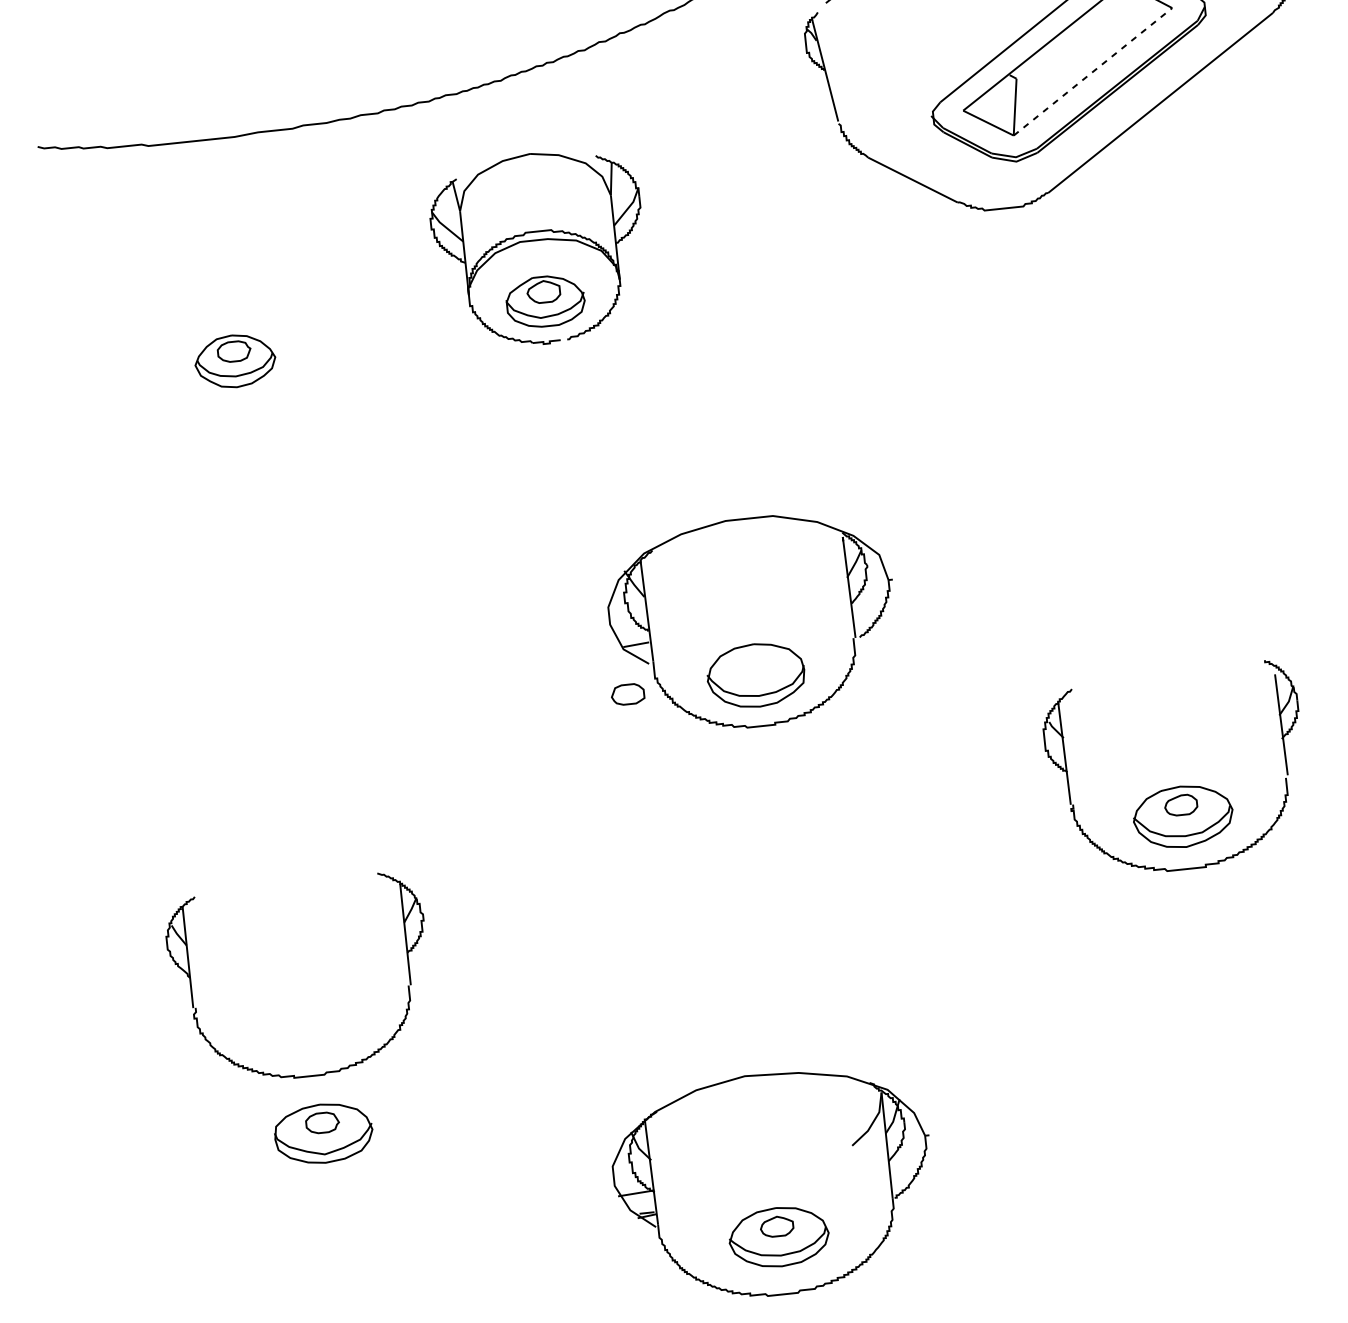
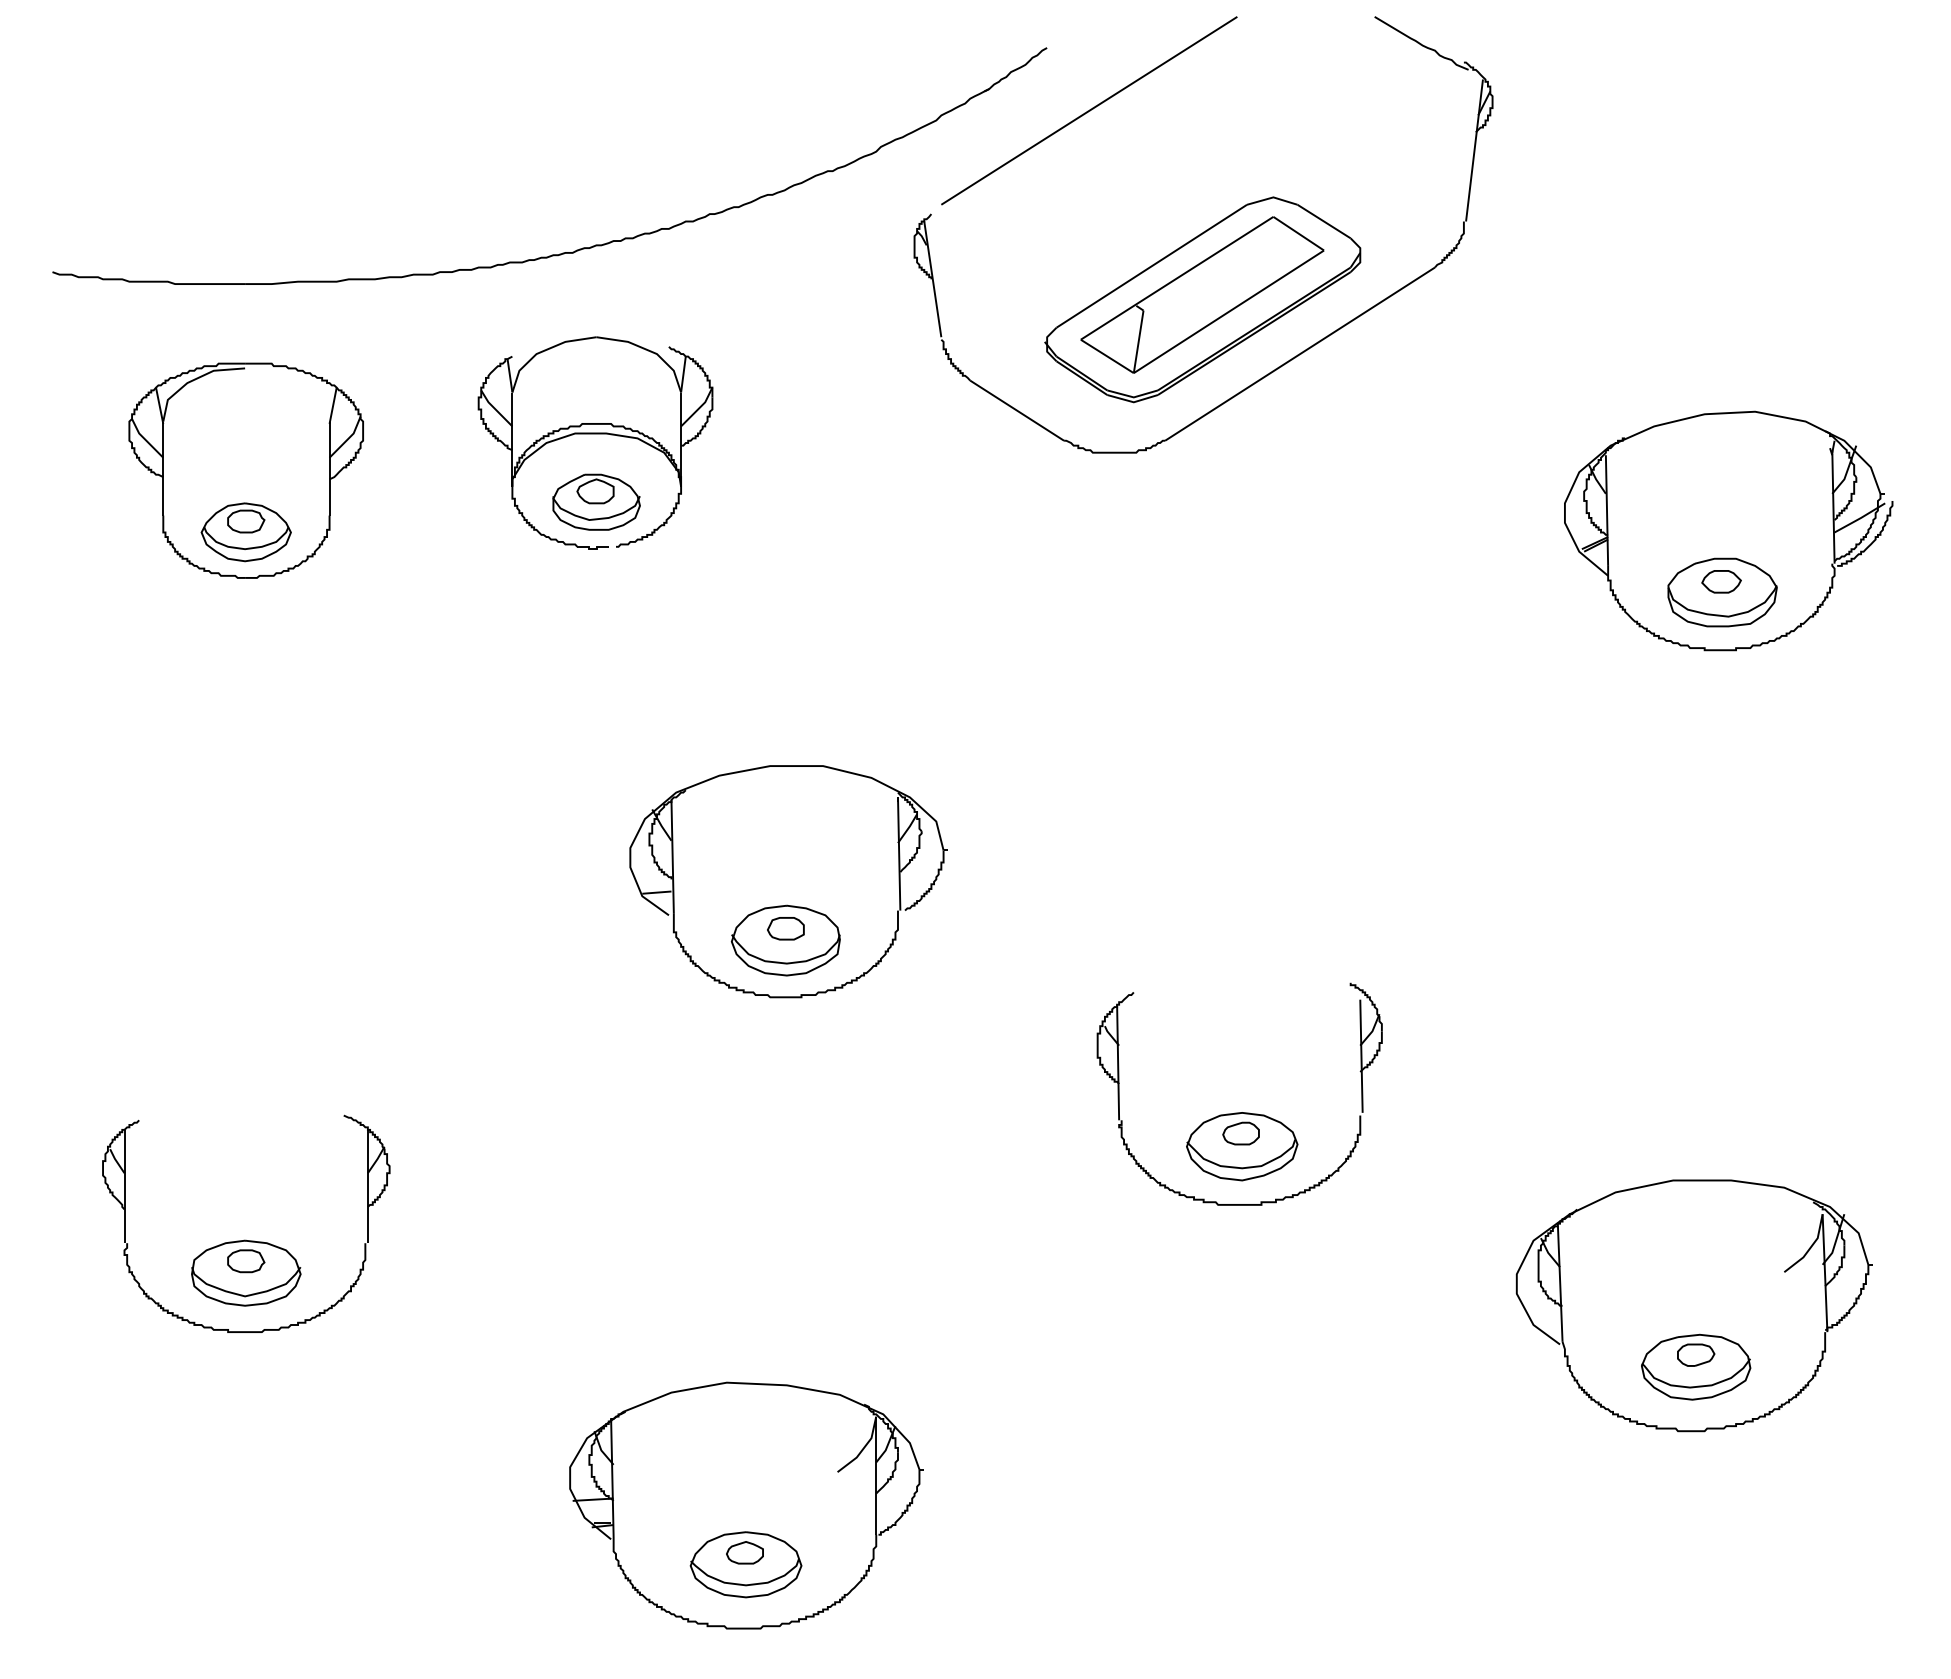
line: (1093, 71) -> (1229, 311), dashed -> solid
part: (228, 306) -> (245, 470), added
part: (627, 694) -> (785, 928), moved
part: (323, 1132) -> (246, 1272), moved

